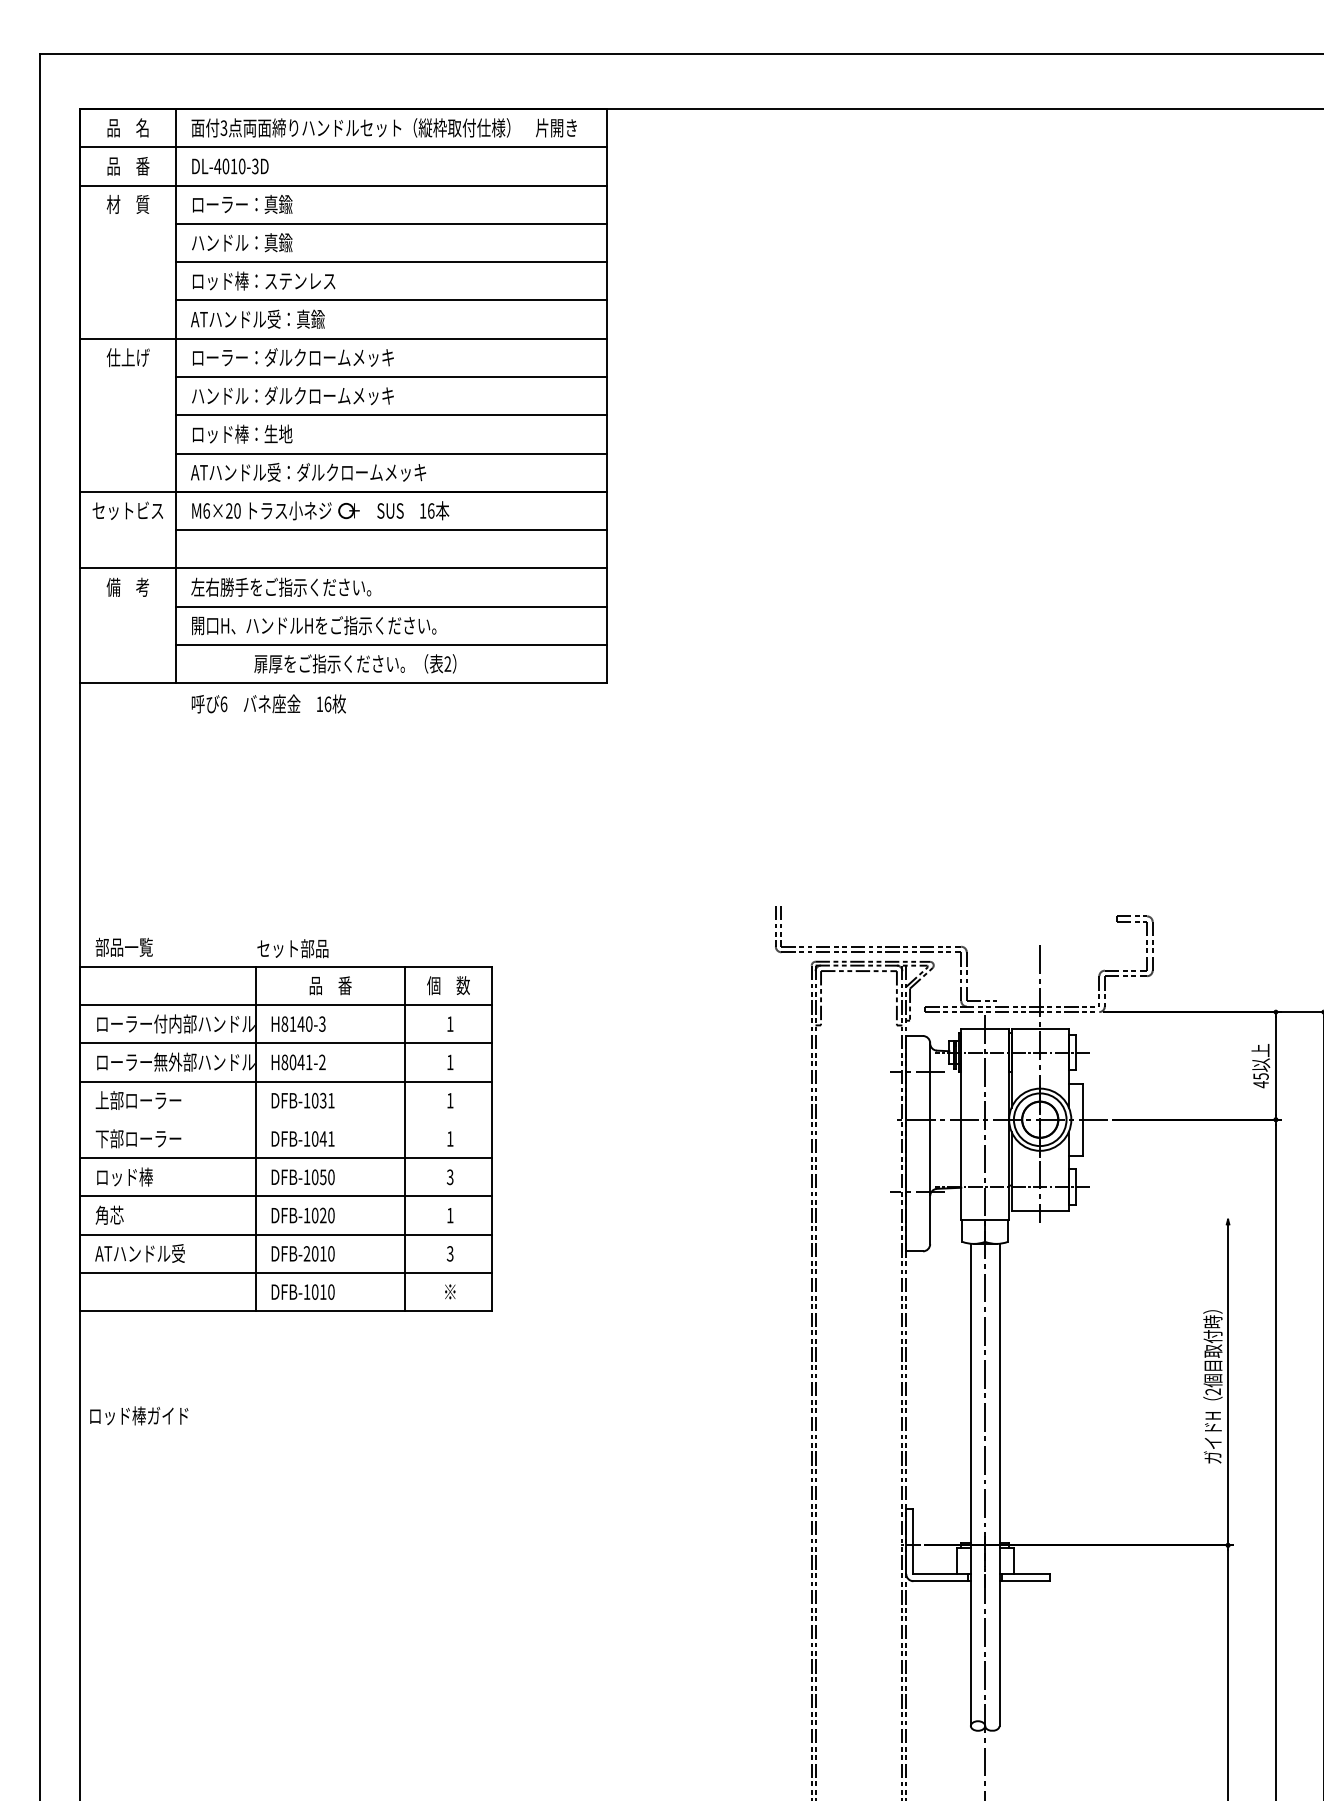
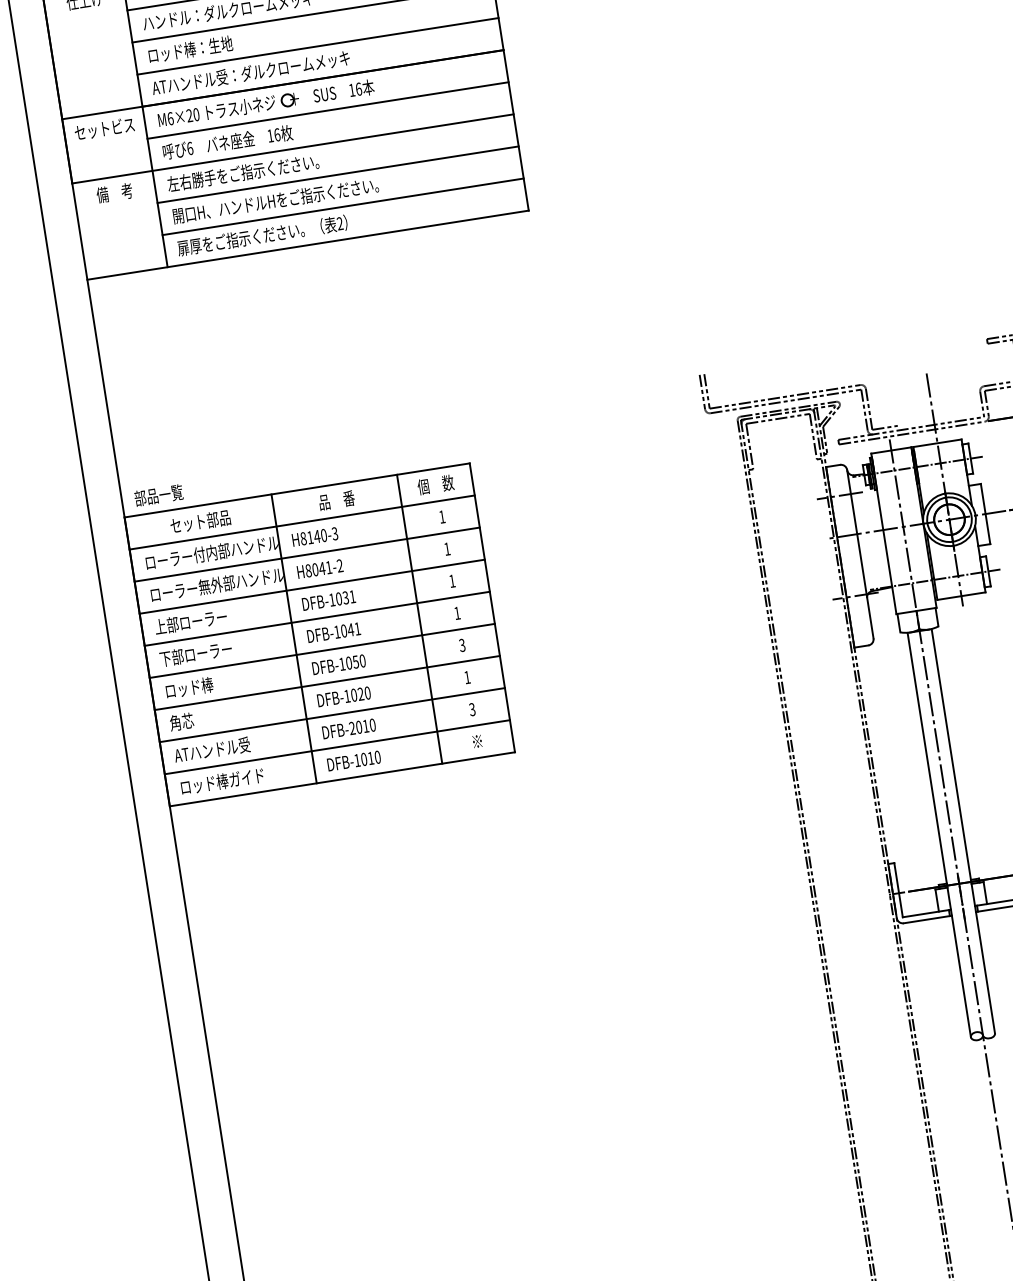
text: (355, 663) -> (262, 235), moved
text: (268, 703) -> (227, 142), moved
text: (292, 948) -> (200, 521), moved
line: (286, 1119) -> (317, 618), added
text: (139, 1415) -> (222, 781), moved

